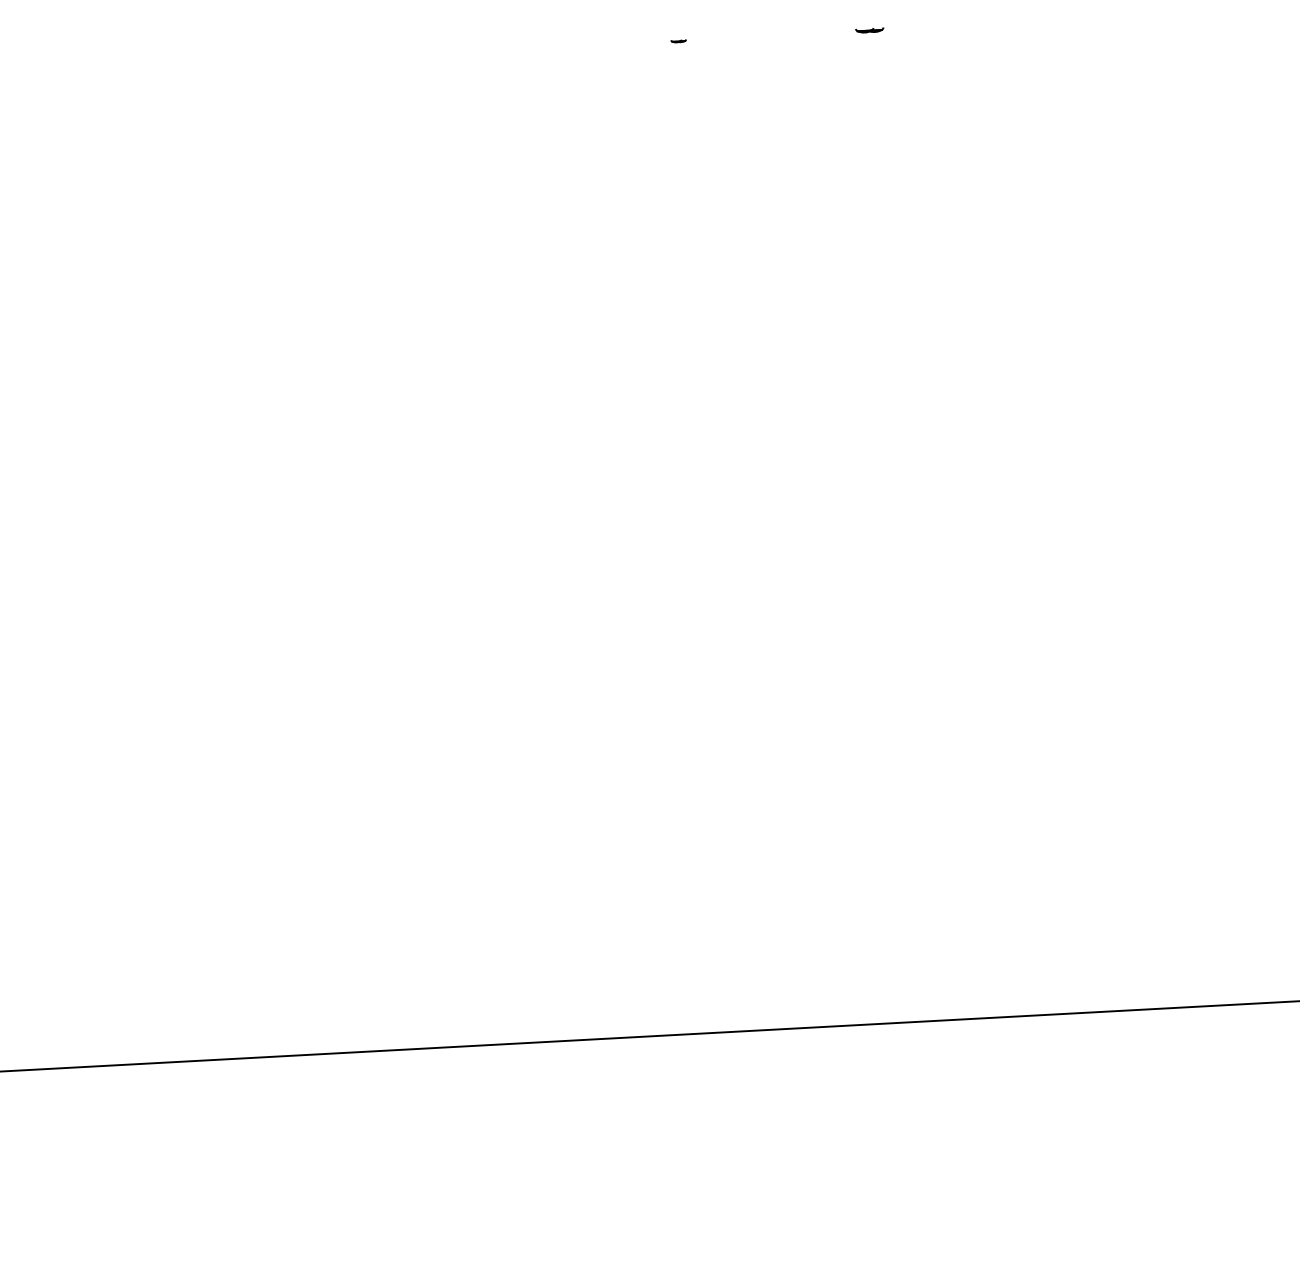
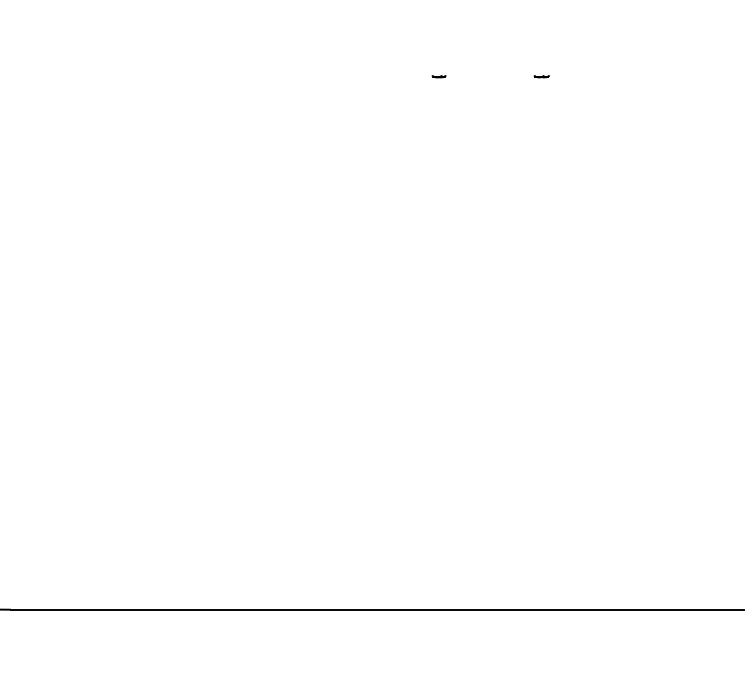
part: (677, 40) -> (438, 76), size x1.67

